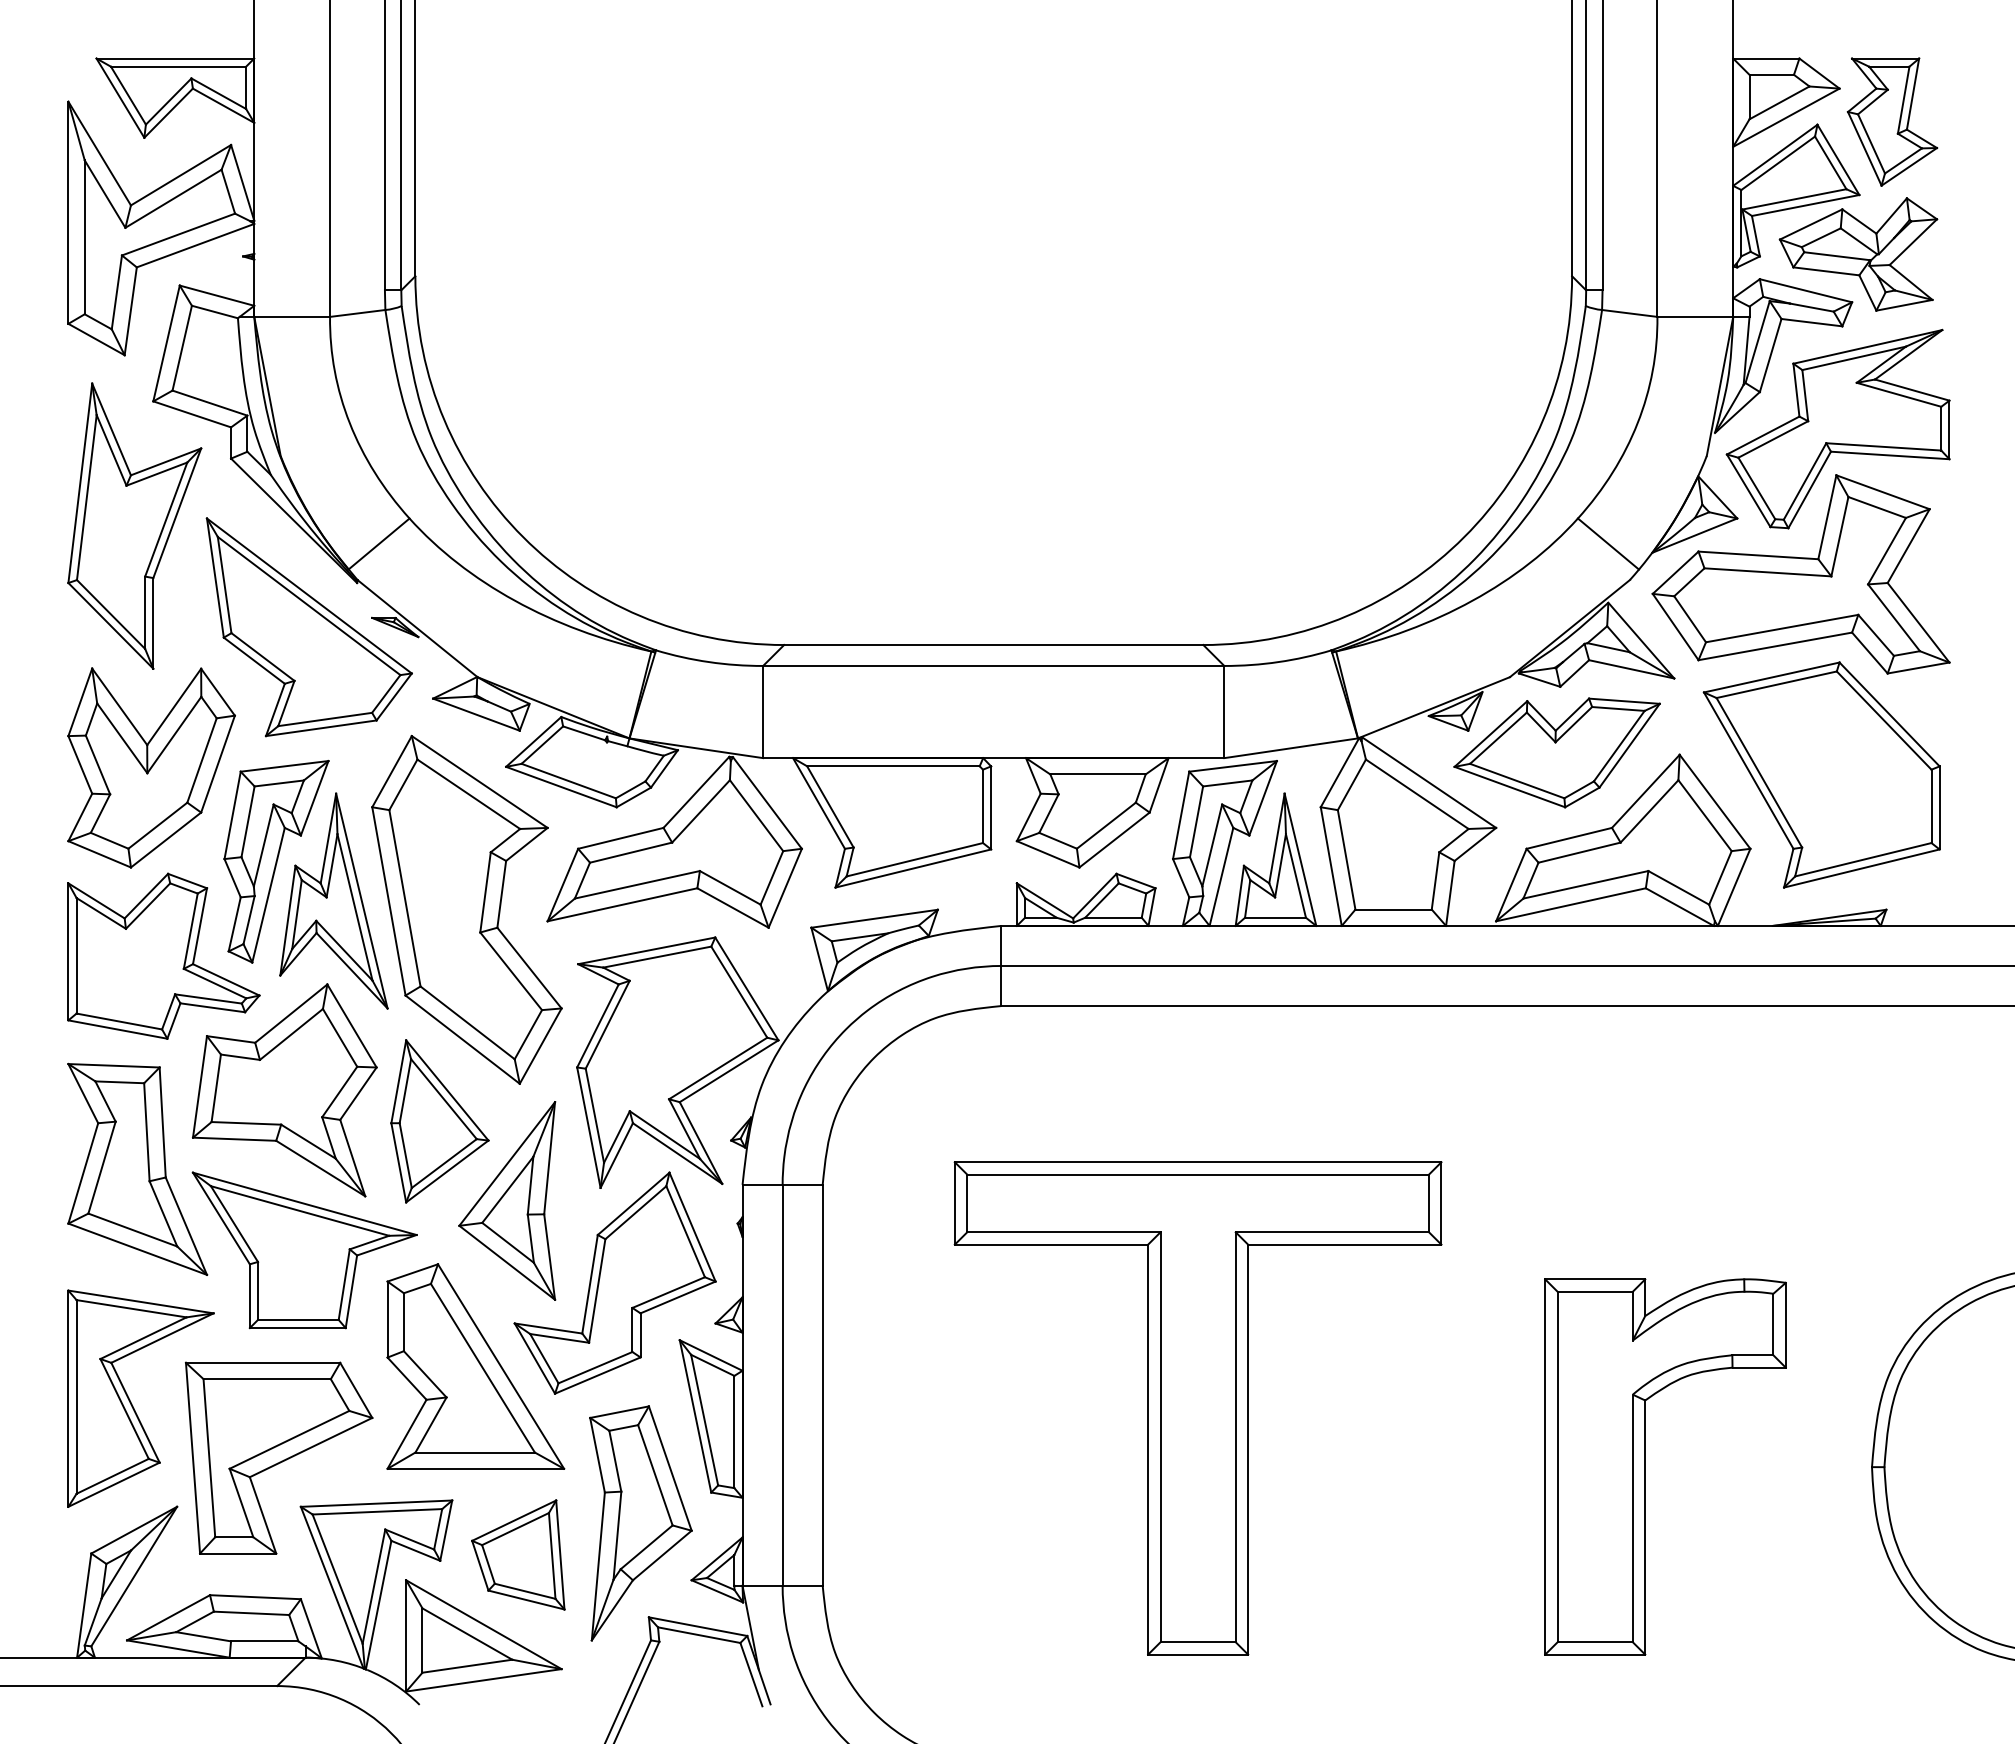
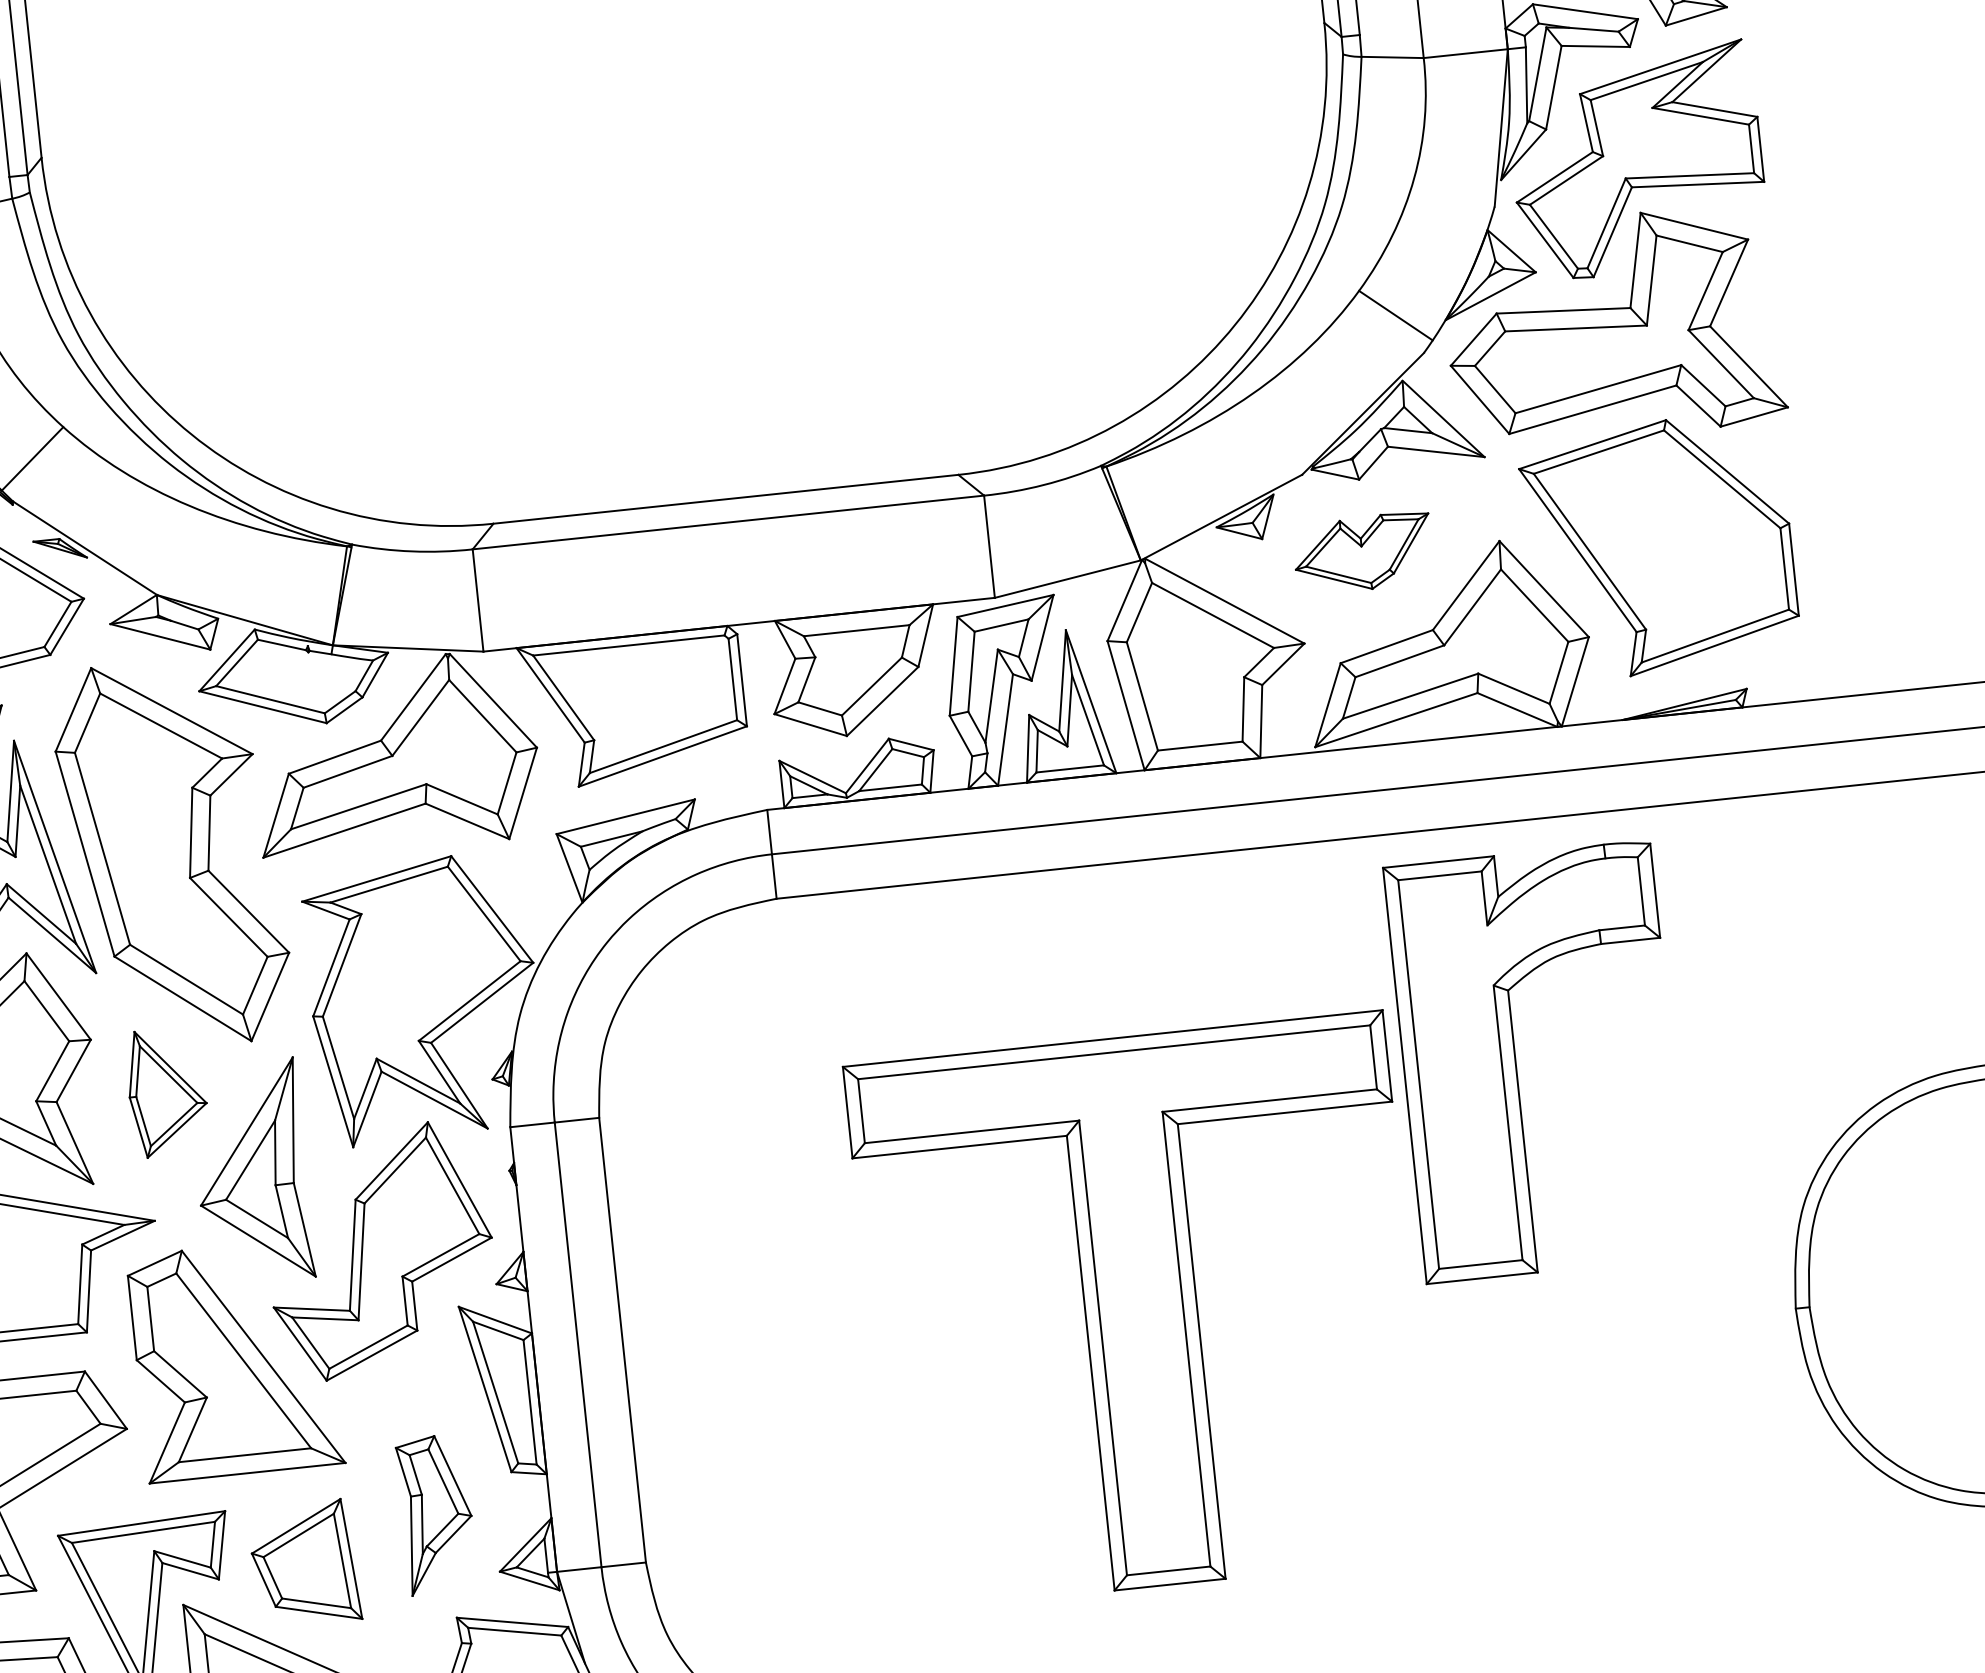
part: (1556, 752) -> (1362, 552), size x0.6
part: (439, 1121) -> (166, 1092), size x0.7
part: (1197, 1408) -> (1140, 1311), moved
part: (1645, 1466) -> (1516, 1063), moved
part: (640, 1523) -> (436, 1514), size x0.6

